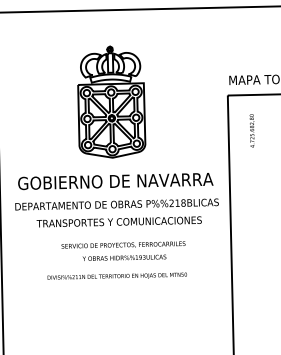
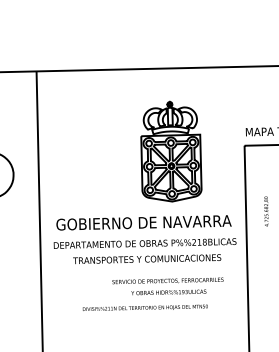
part: (111, 101) -> (171, 151), moved
text: (252, 130) -> (266, 211), moved
text: (122, 251) -> (167, 286), moved

